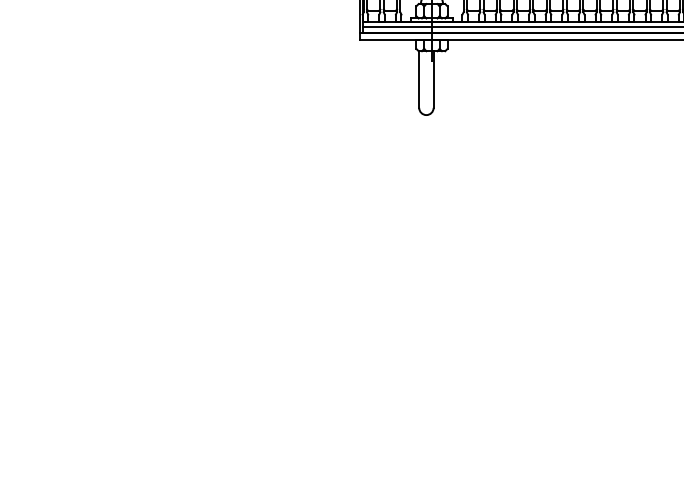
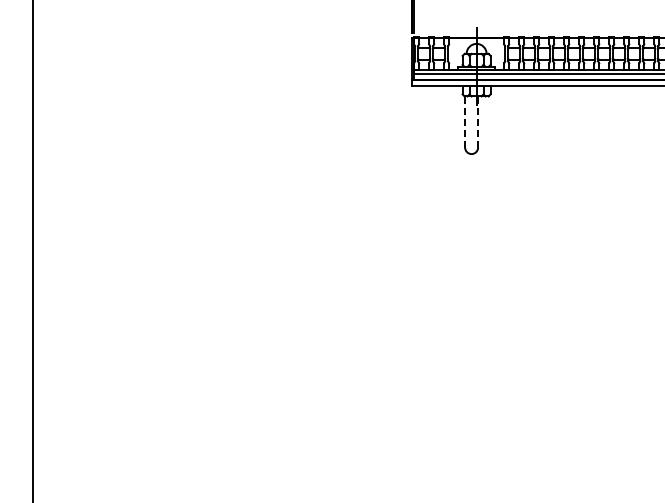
line: (419, 80) -> (465, 122), solid -> dashed
line: (434, 80) -> (478, 122), solid -> dashed

